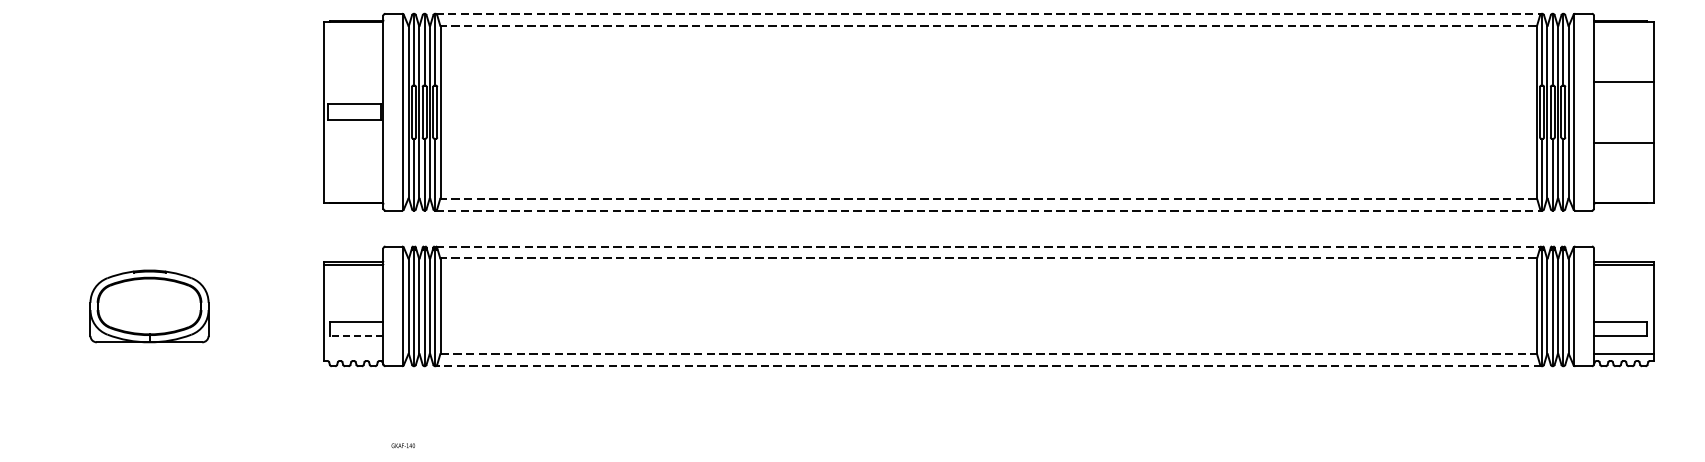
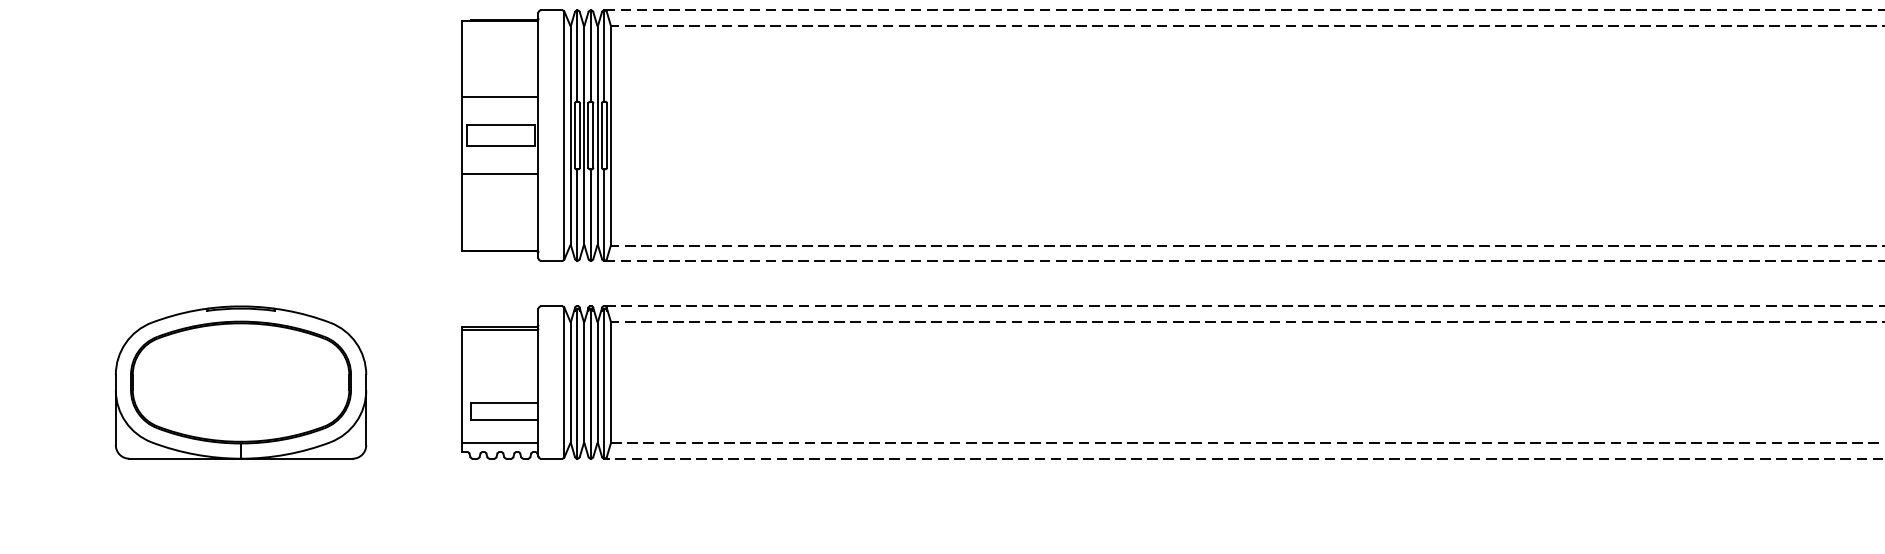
line: (353, 81) -> (500, 96), added
line: (353, 142) -> (500, 174), added
part: (149, 306) -> (240, 382), size x1.67
line: (356, 335) -> (504, 419), dashed -> solid
line: (353, 354) -> (500, 443), added

